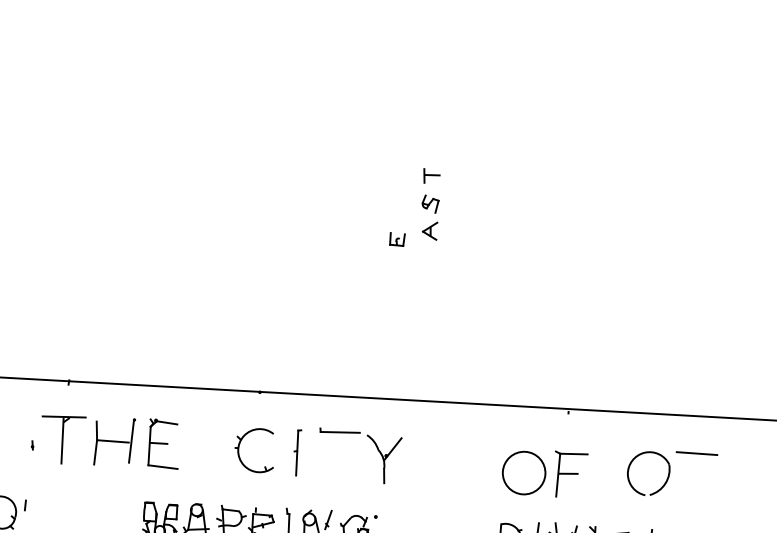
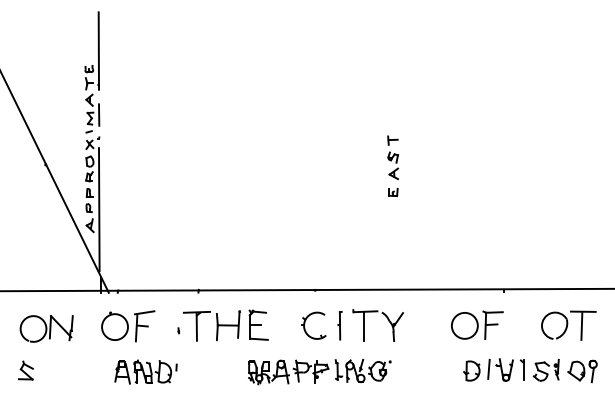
part: (429, 203) -> (392, 157), moved
line: (337, 456) -> (364, 326), added
part: (544, 472) -> (477, 324), moved
line: (692, 477) -> (581, 326), added

